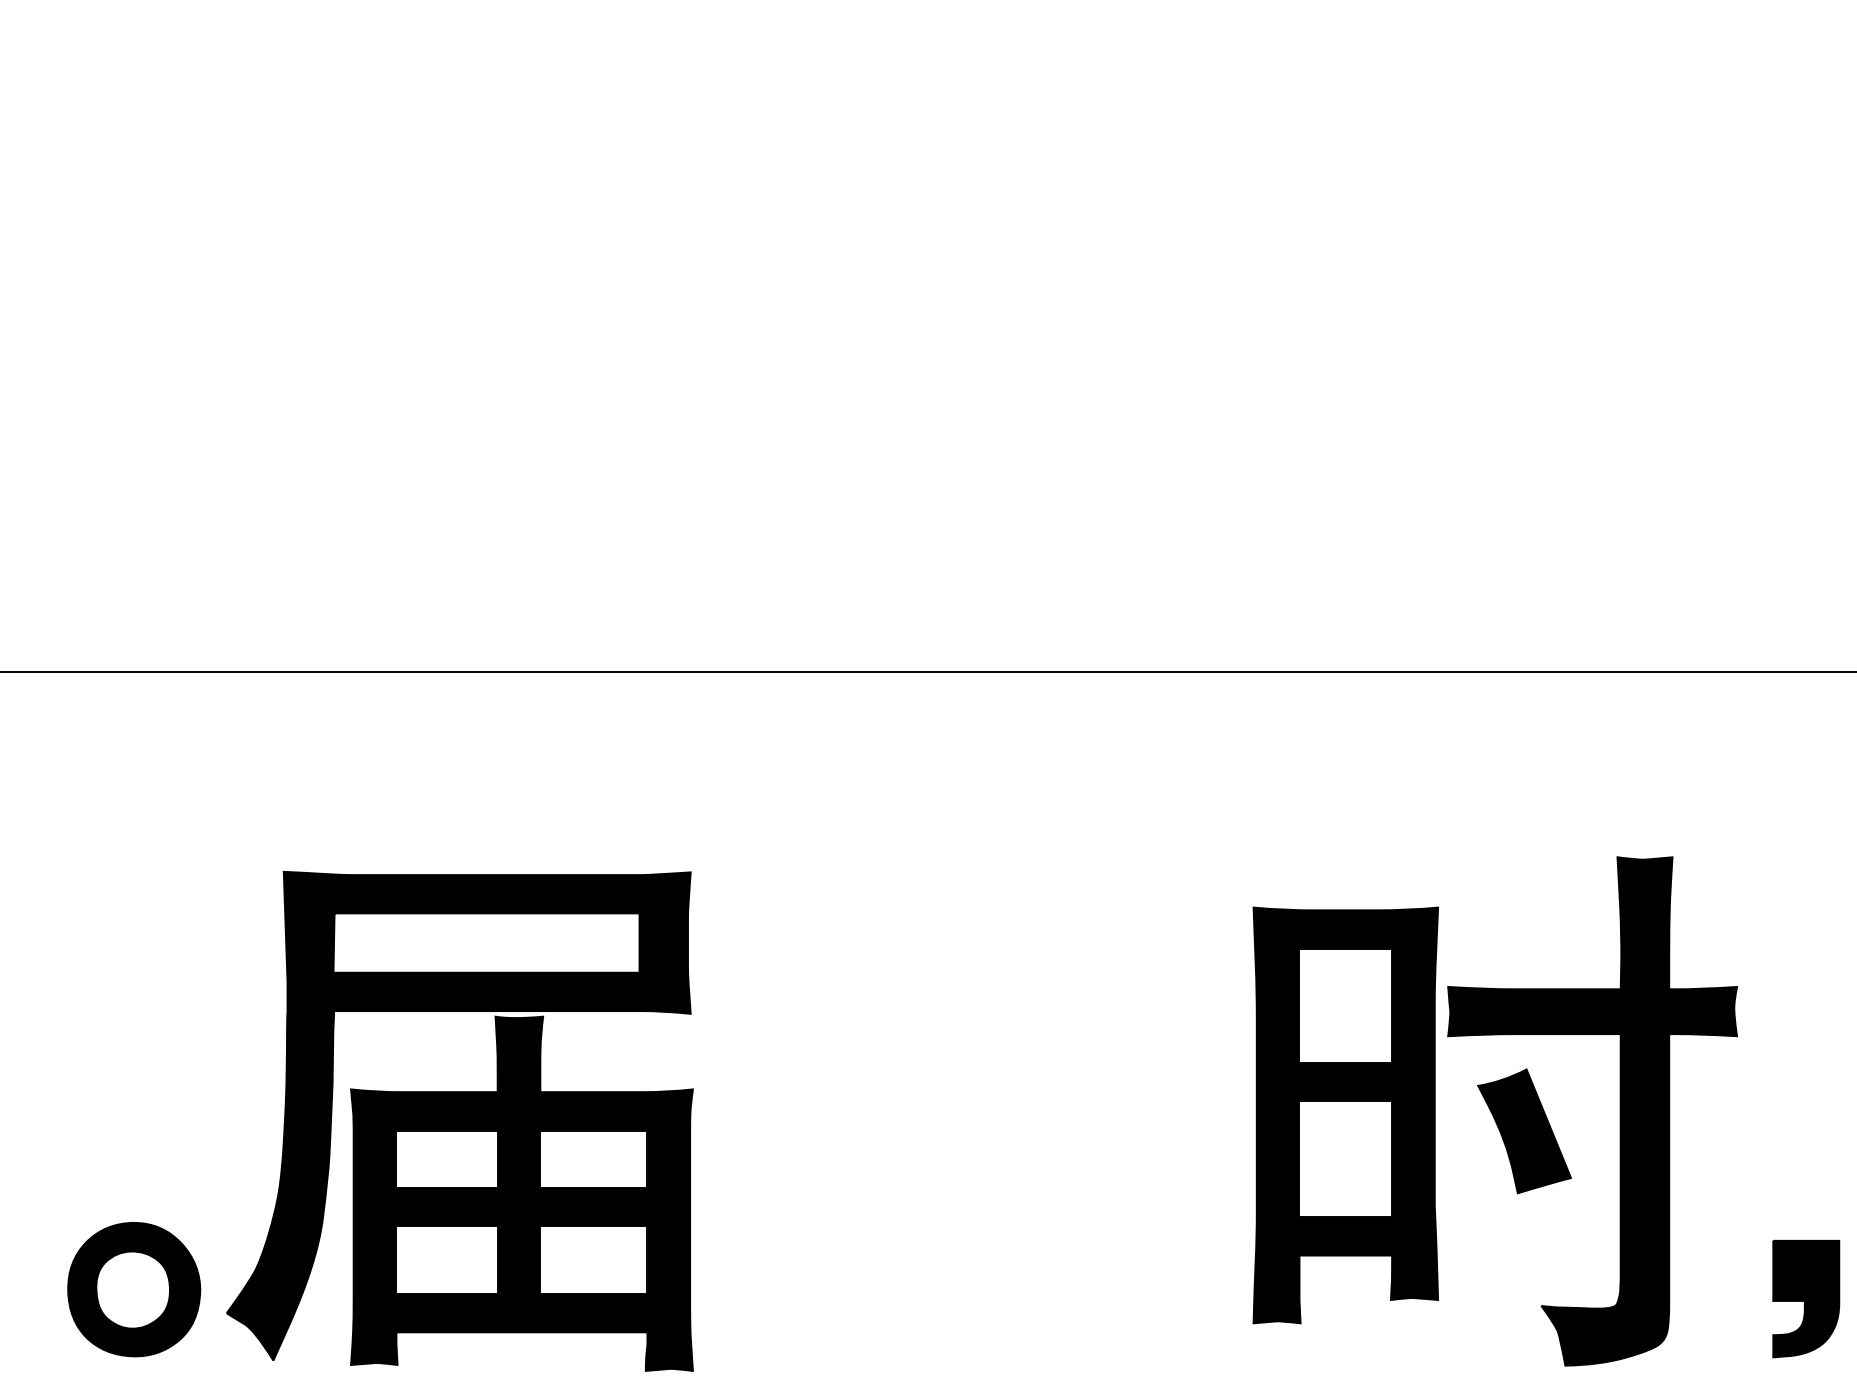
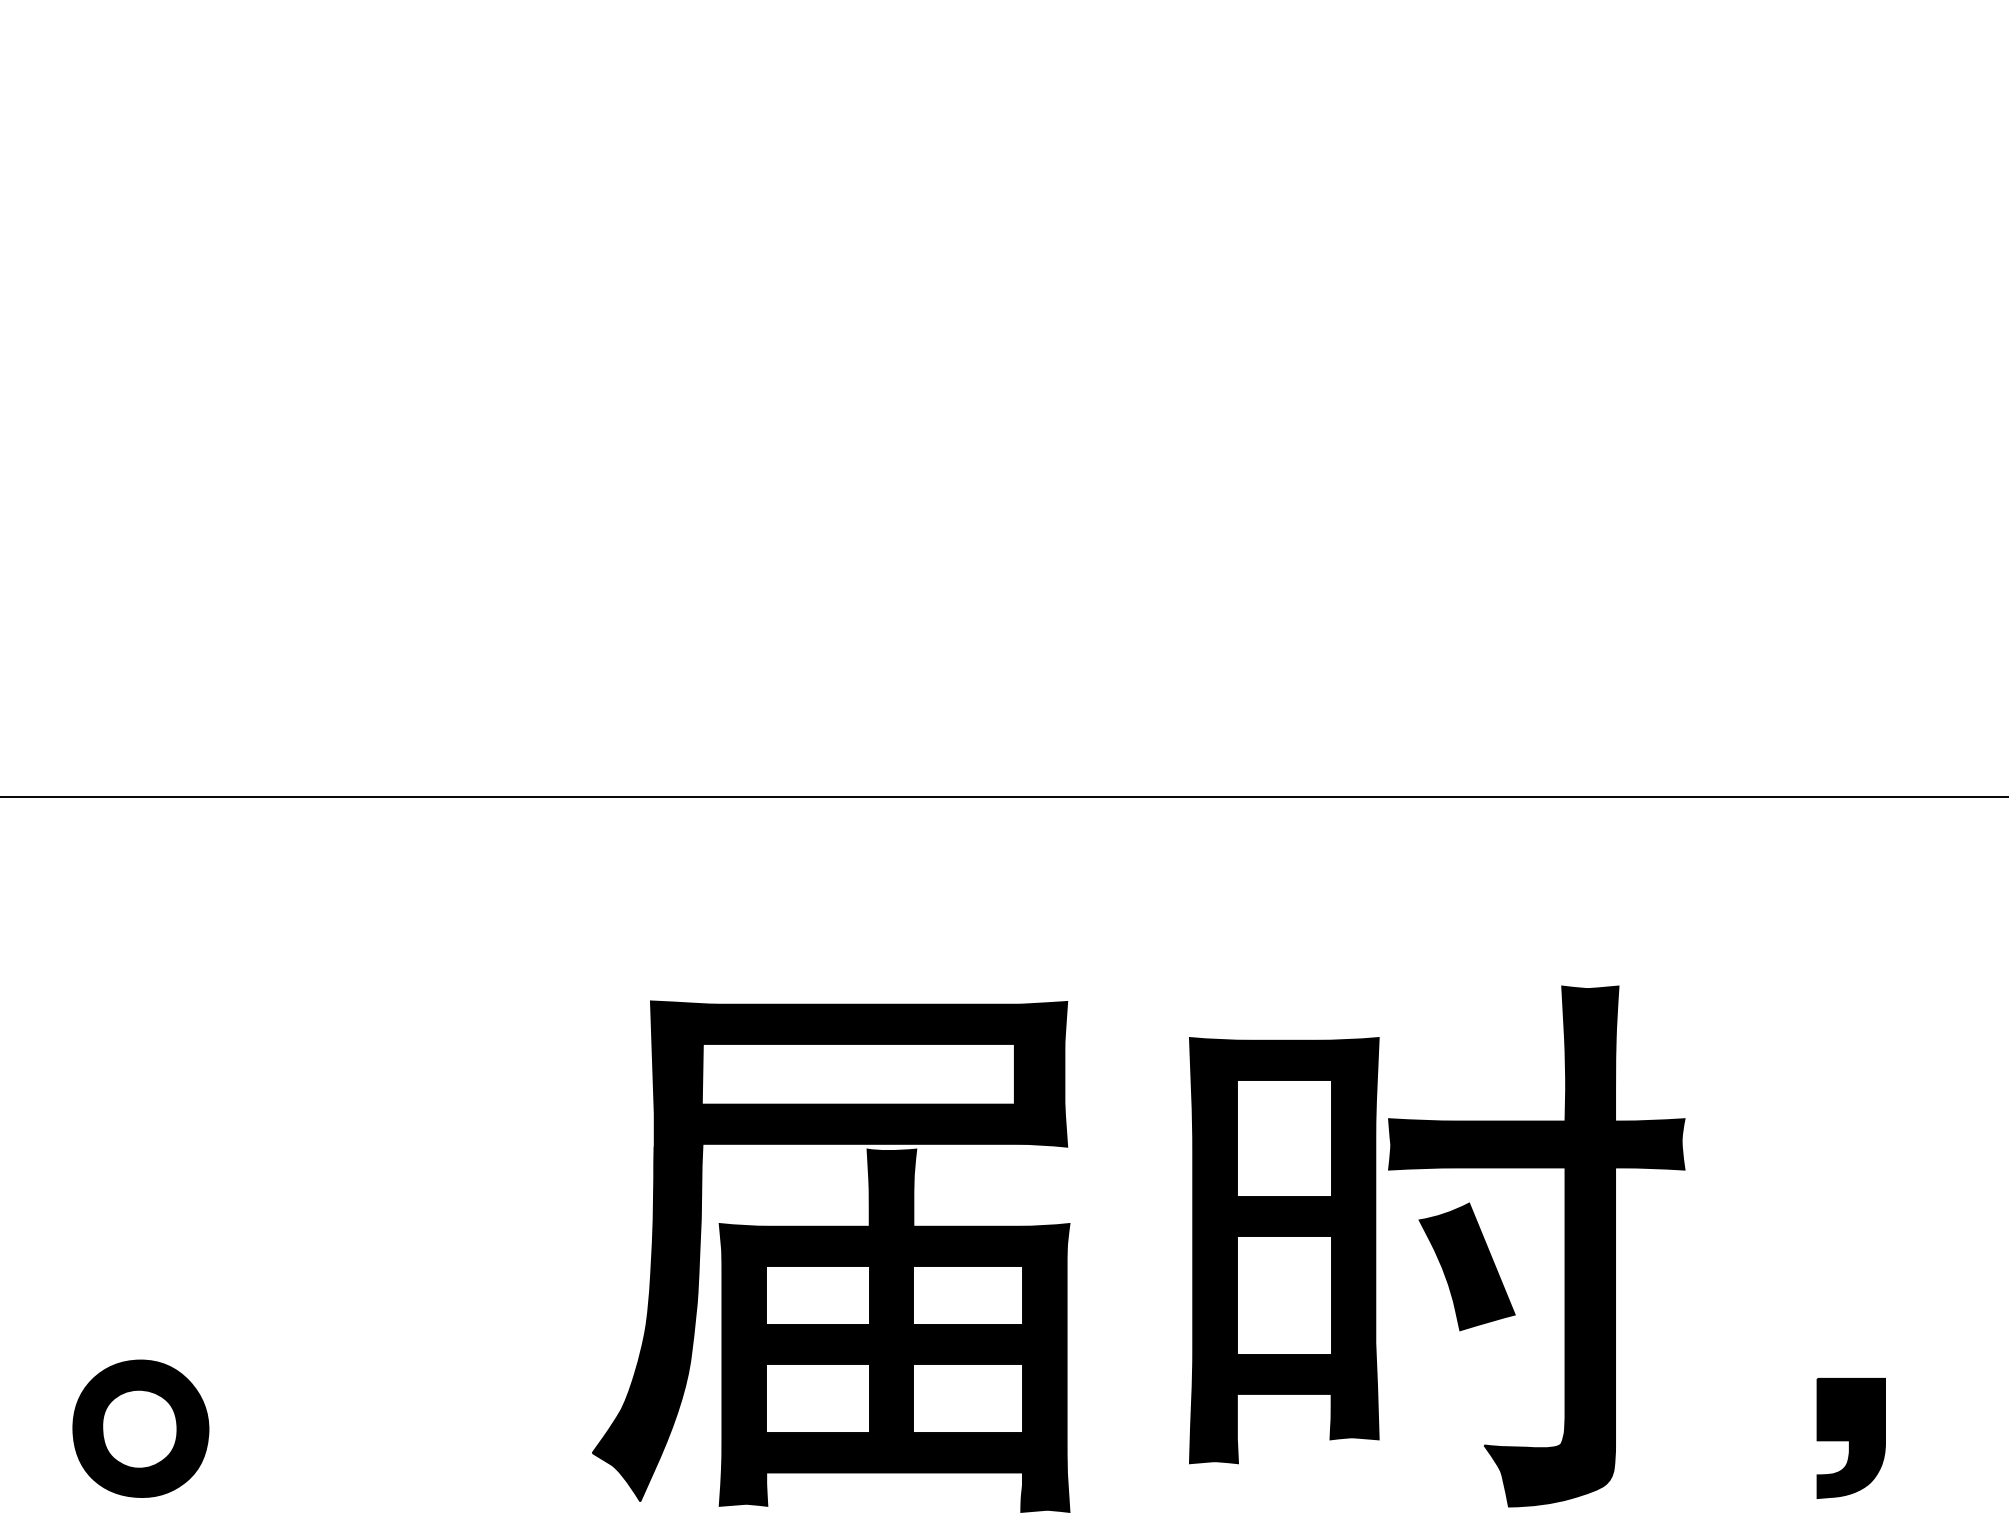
part: (1495, 1111) -> (1437, 1246), moved
part: (460, 1121) -> (831, 1256), moved

